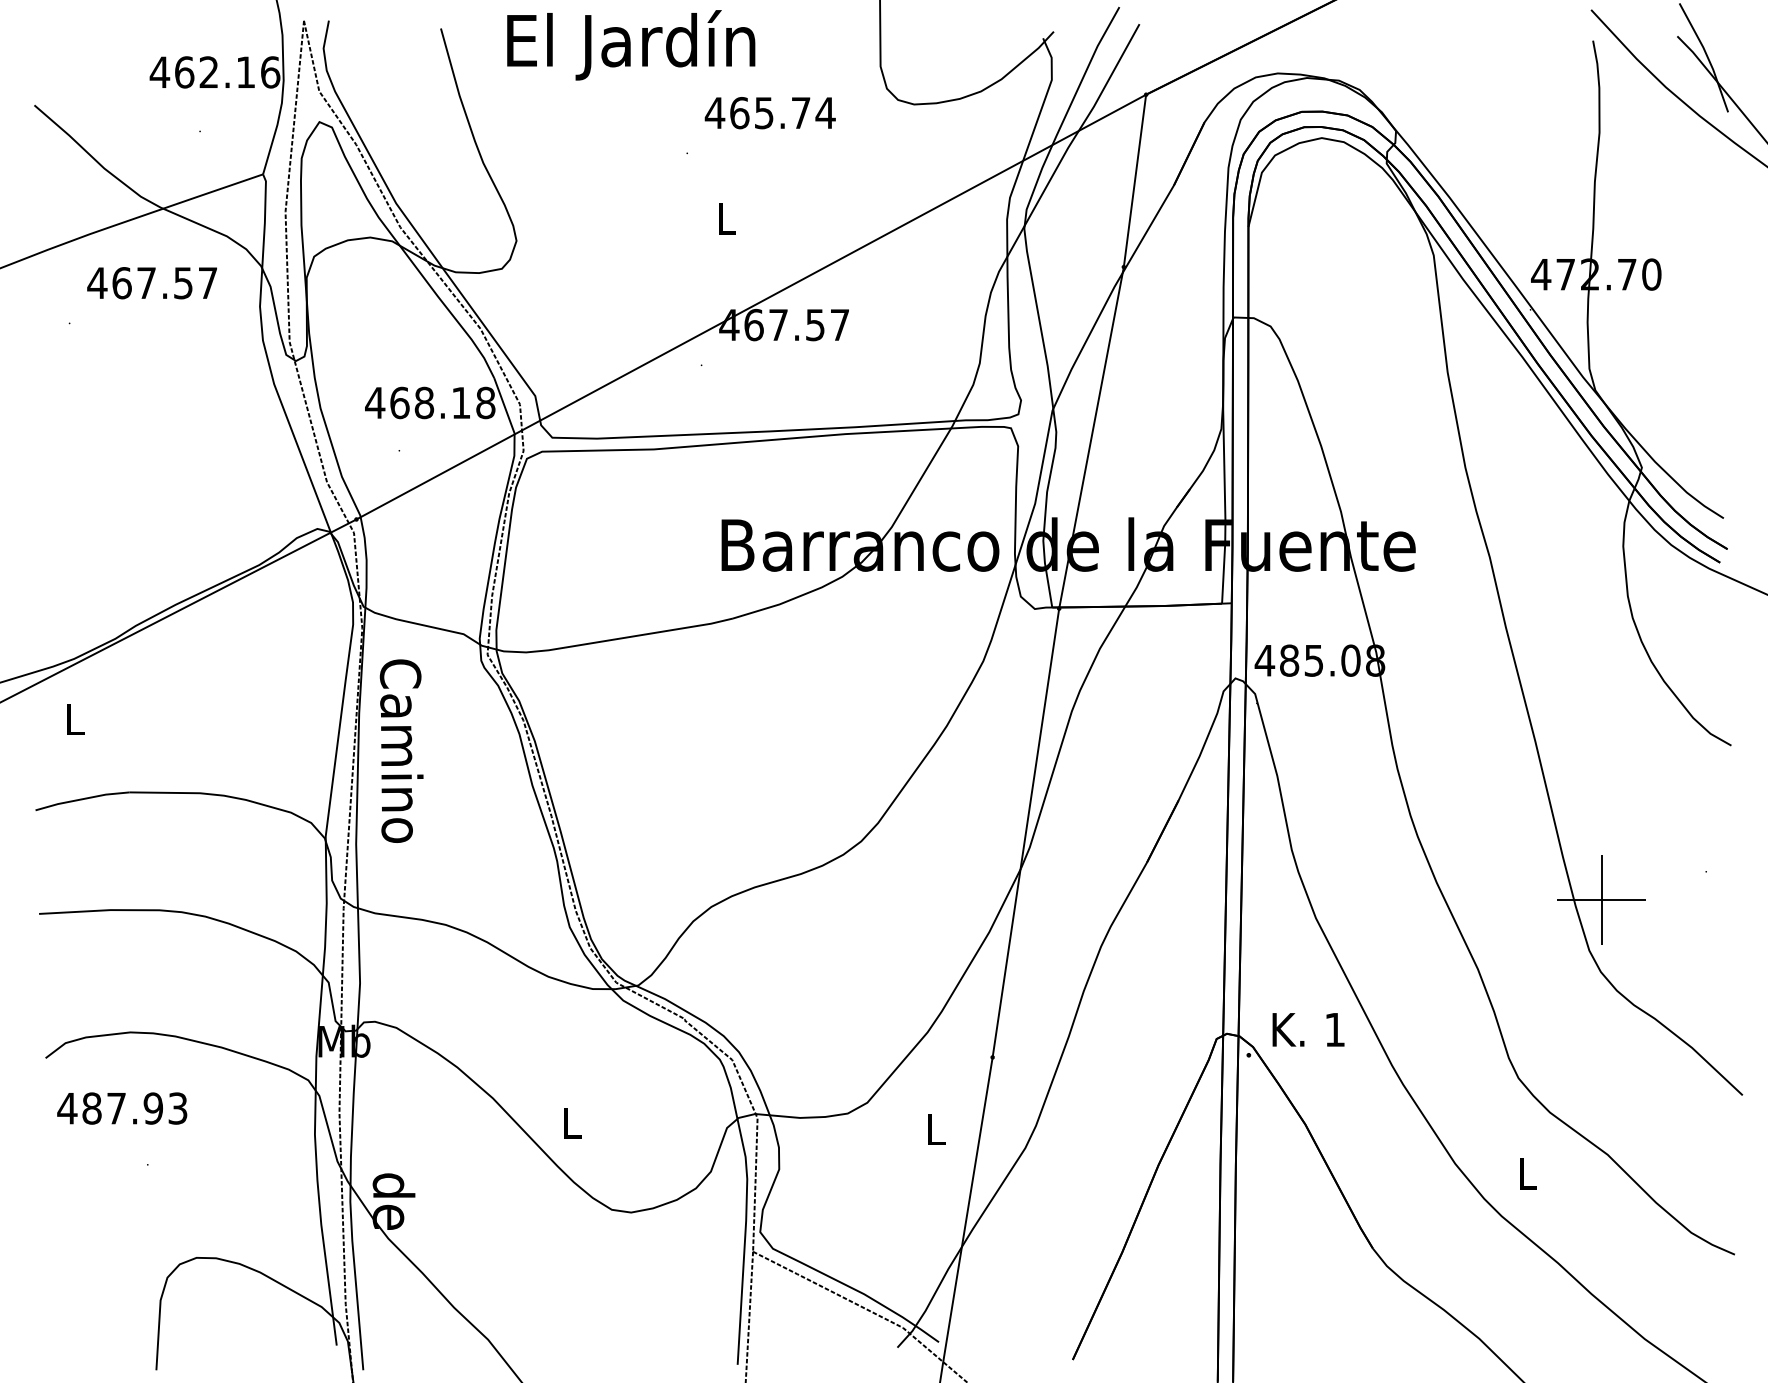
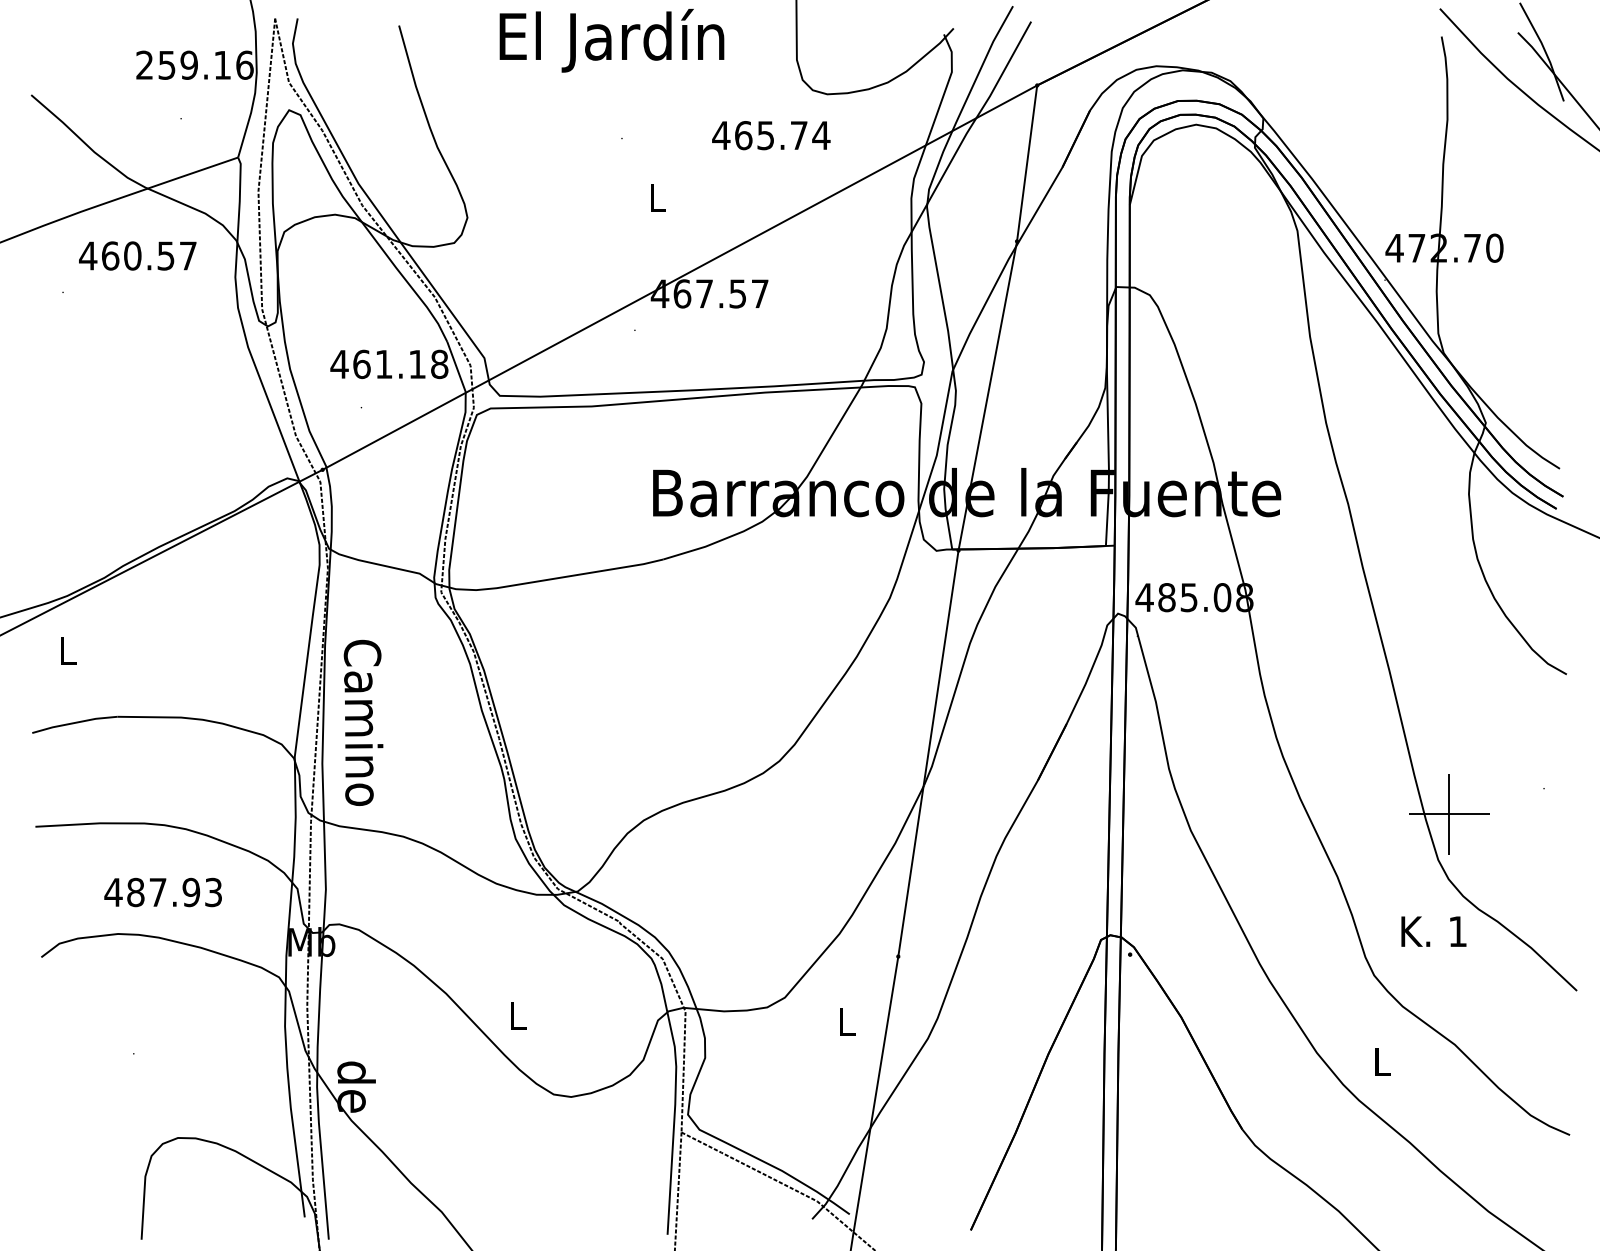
text: (631, 45) -> (612, 40), moved
text: (183, 72) -> (166, 65), 462.16 -> 259.16
text: (769, 113) -> (770, 135), moved
text: (146, 283) -> (132, 256), 467.57 -> 460.57
text: (424, 402) -> (384, 363), 468.18 -> 461.18
text: (401, 750) -> (363, 722), moved
text: (1308, 1029) -> (1433, 931), moved
text: (122, 1108) -> (163, 892), moved

